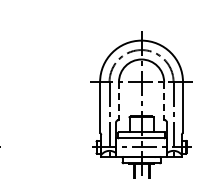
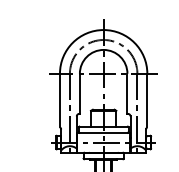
line: (118, 101) -> (79, 94), dashed -> solid
line: (164, 101) -> (127, 94), dashed -> solid

